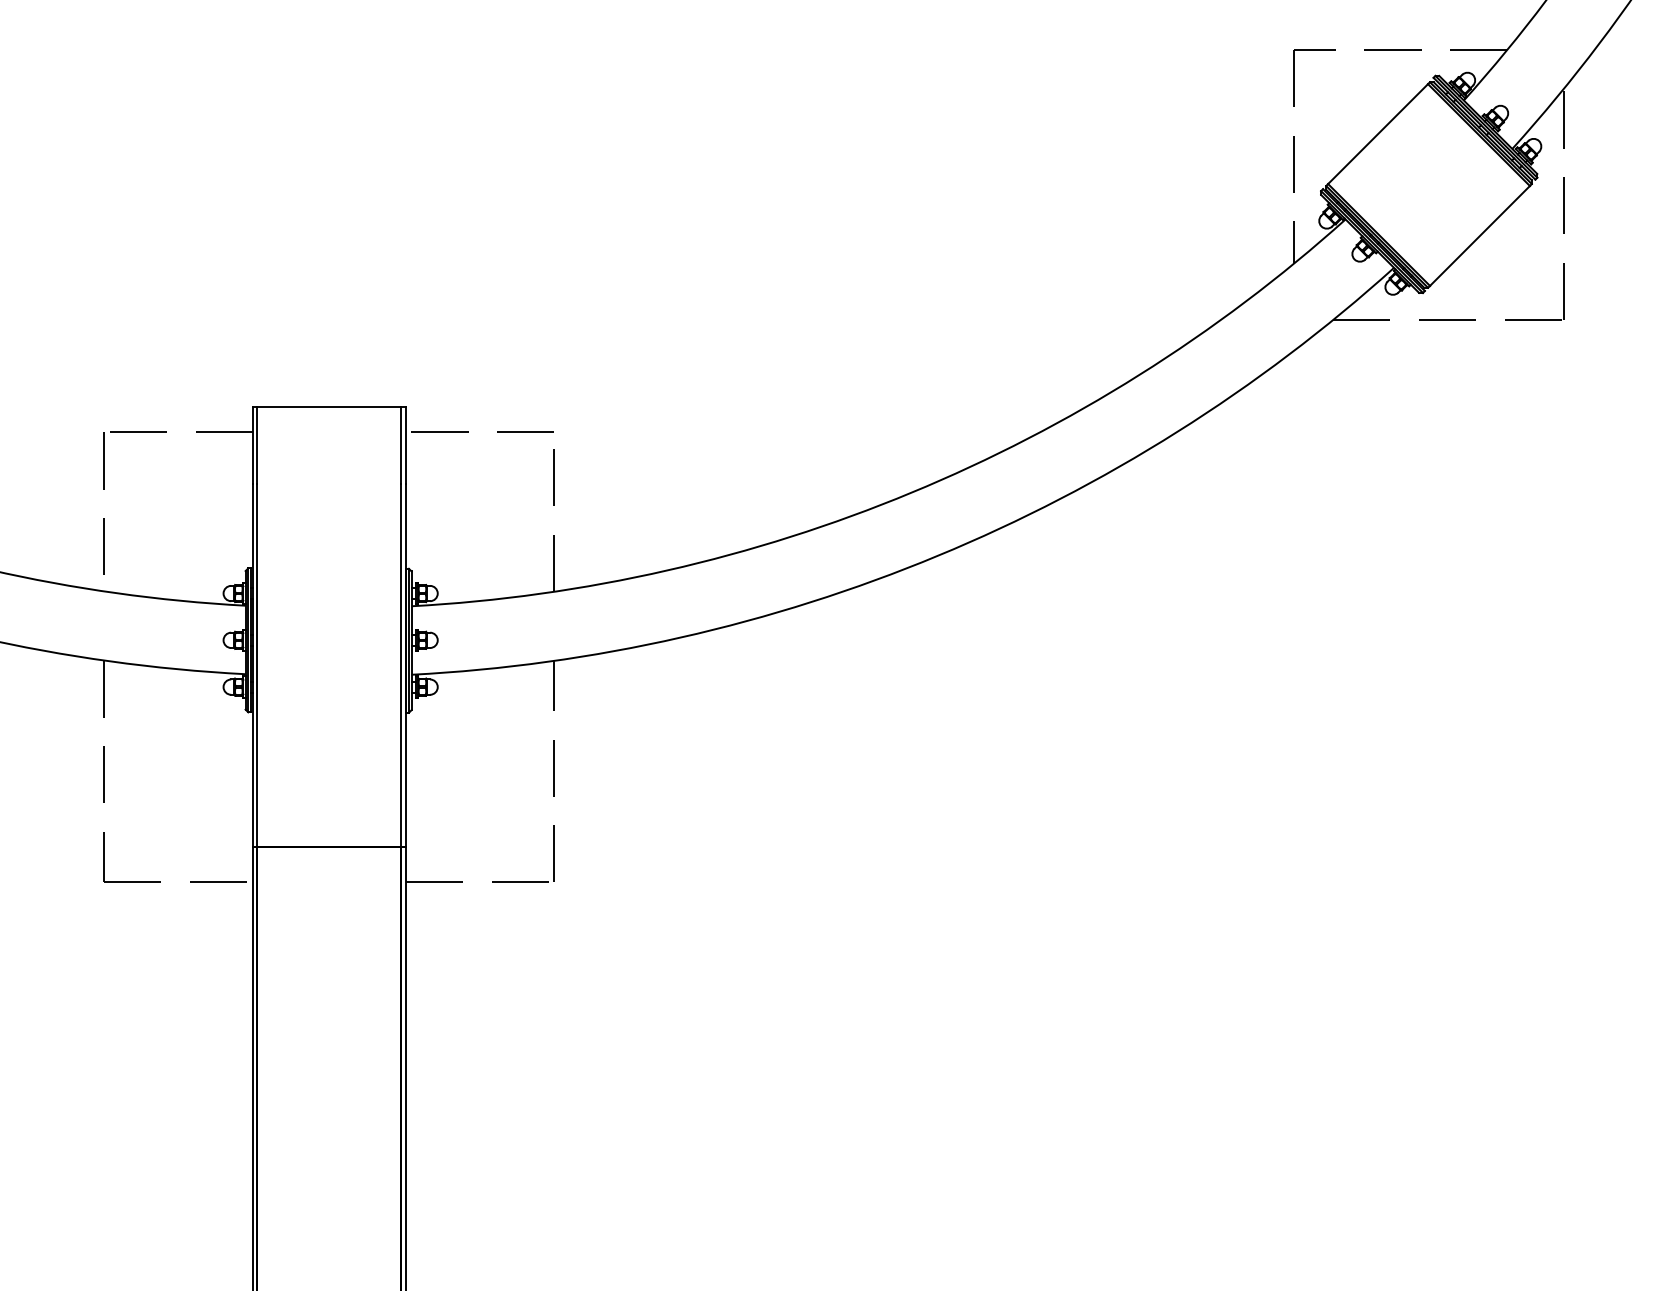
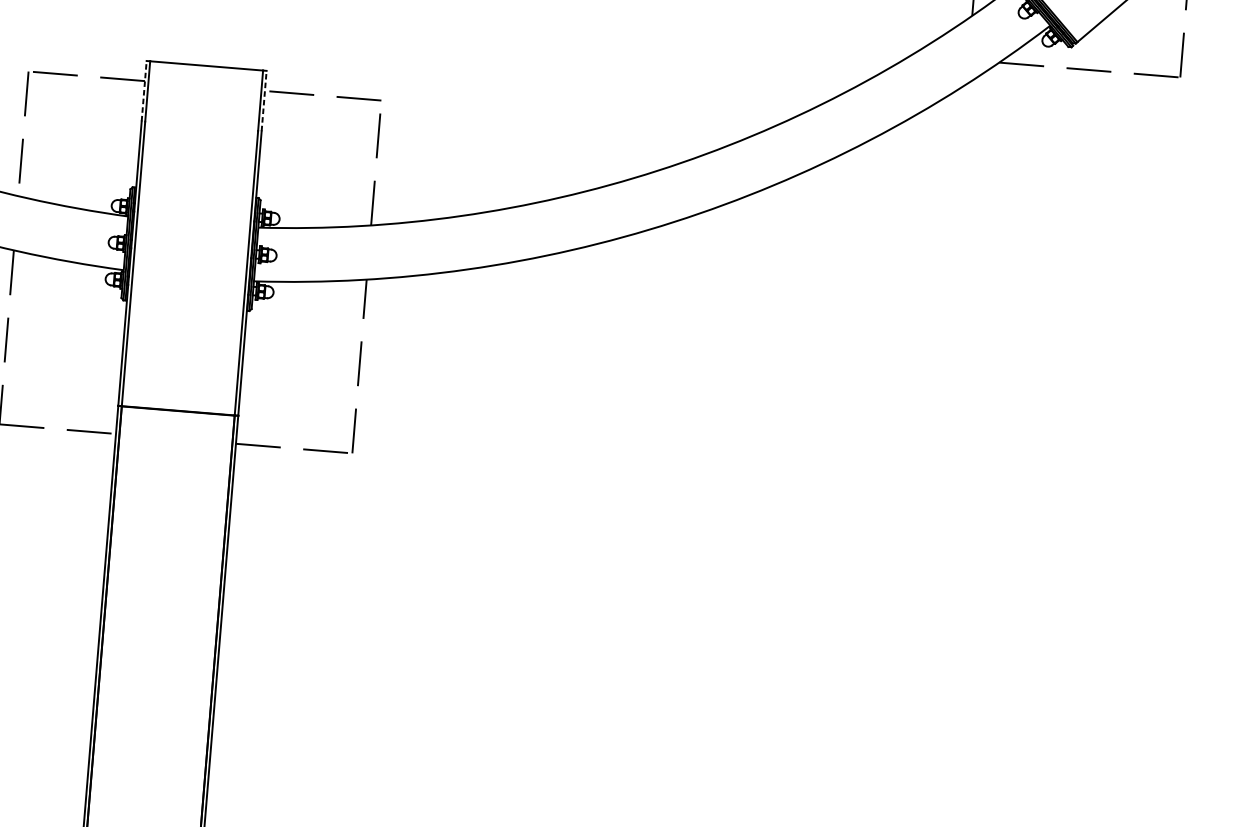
line: (252, 445) -> (143, 91), solid -> dashed
line: (405, 445) -> (263, 101), solid -> dashed

